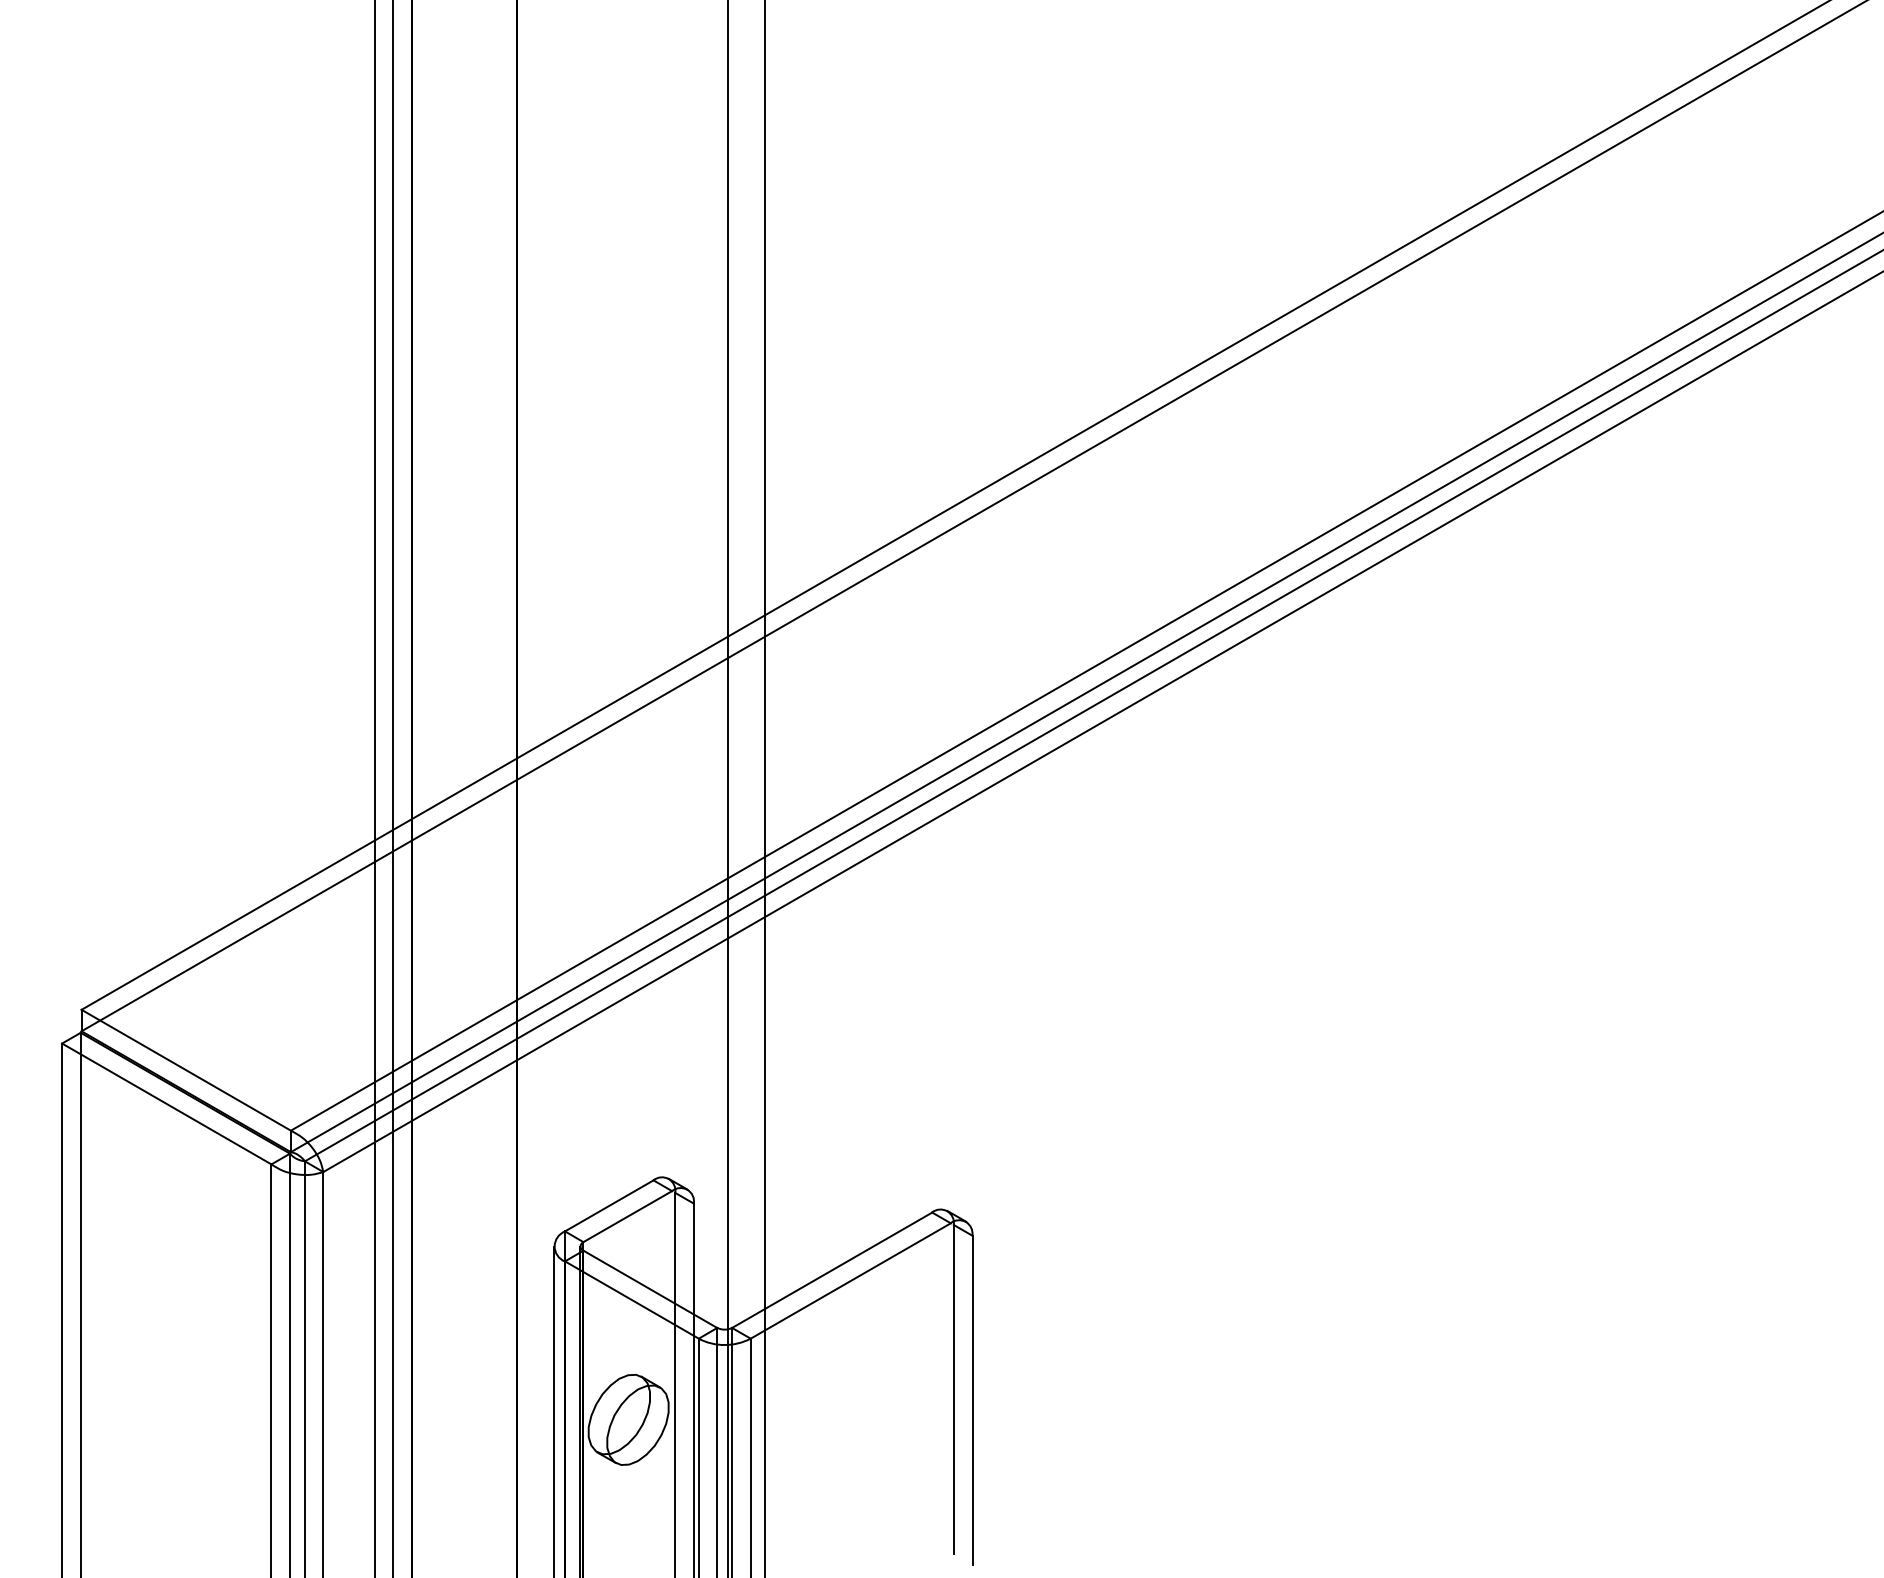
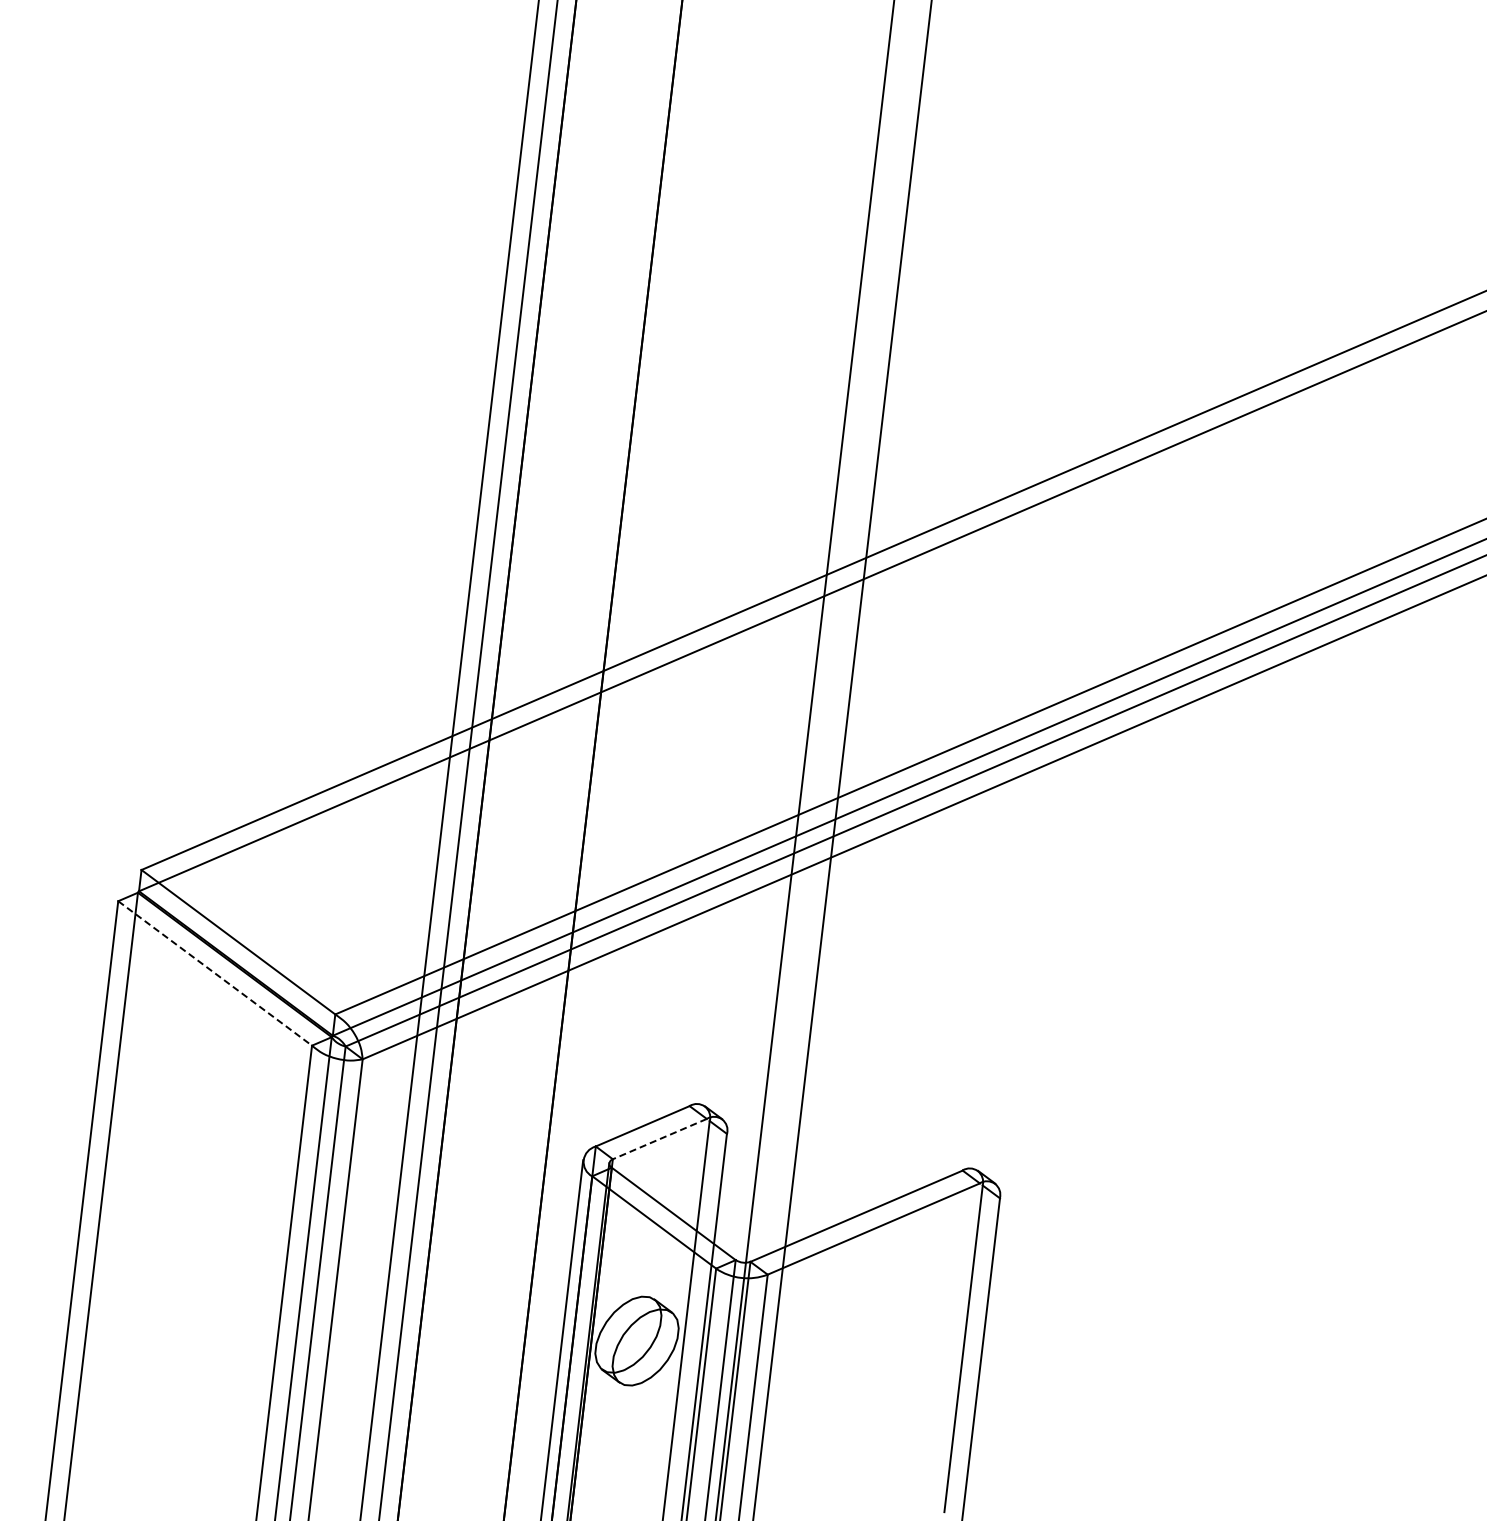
line: (166, 1103) -> (214, 972), solid -> dashed
line: (627, 1216) -> (659, 1138), solid -> dashed

